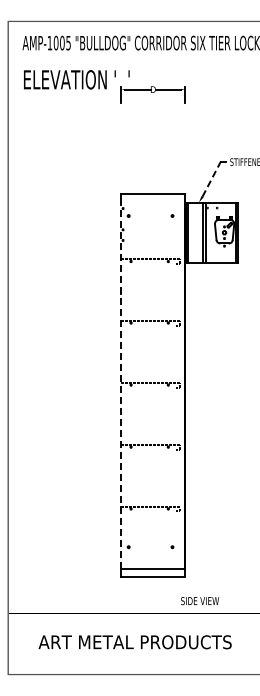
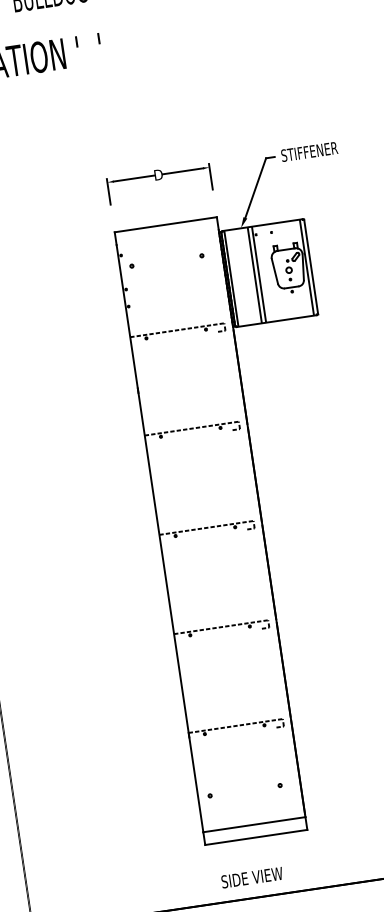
part: (152, 94) -> (158, 182), moved
line: (211, 179) -> (255, 188), dashed -> solid
line: (121, 385) -> (160, 538), dashed -> solid
text: (199, 601) -> (251, 878), moved

